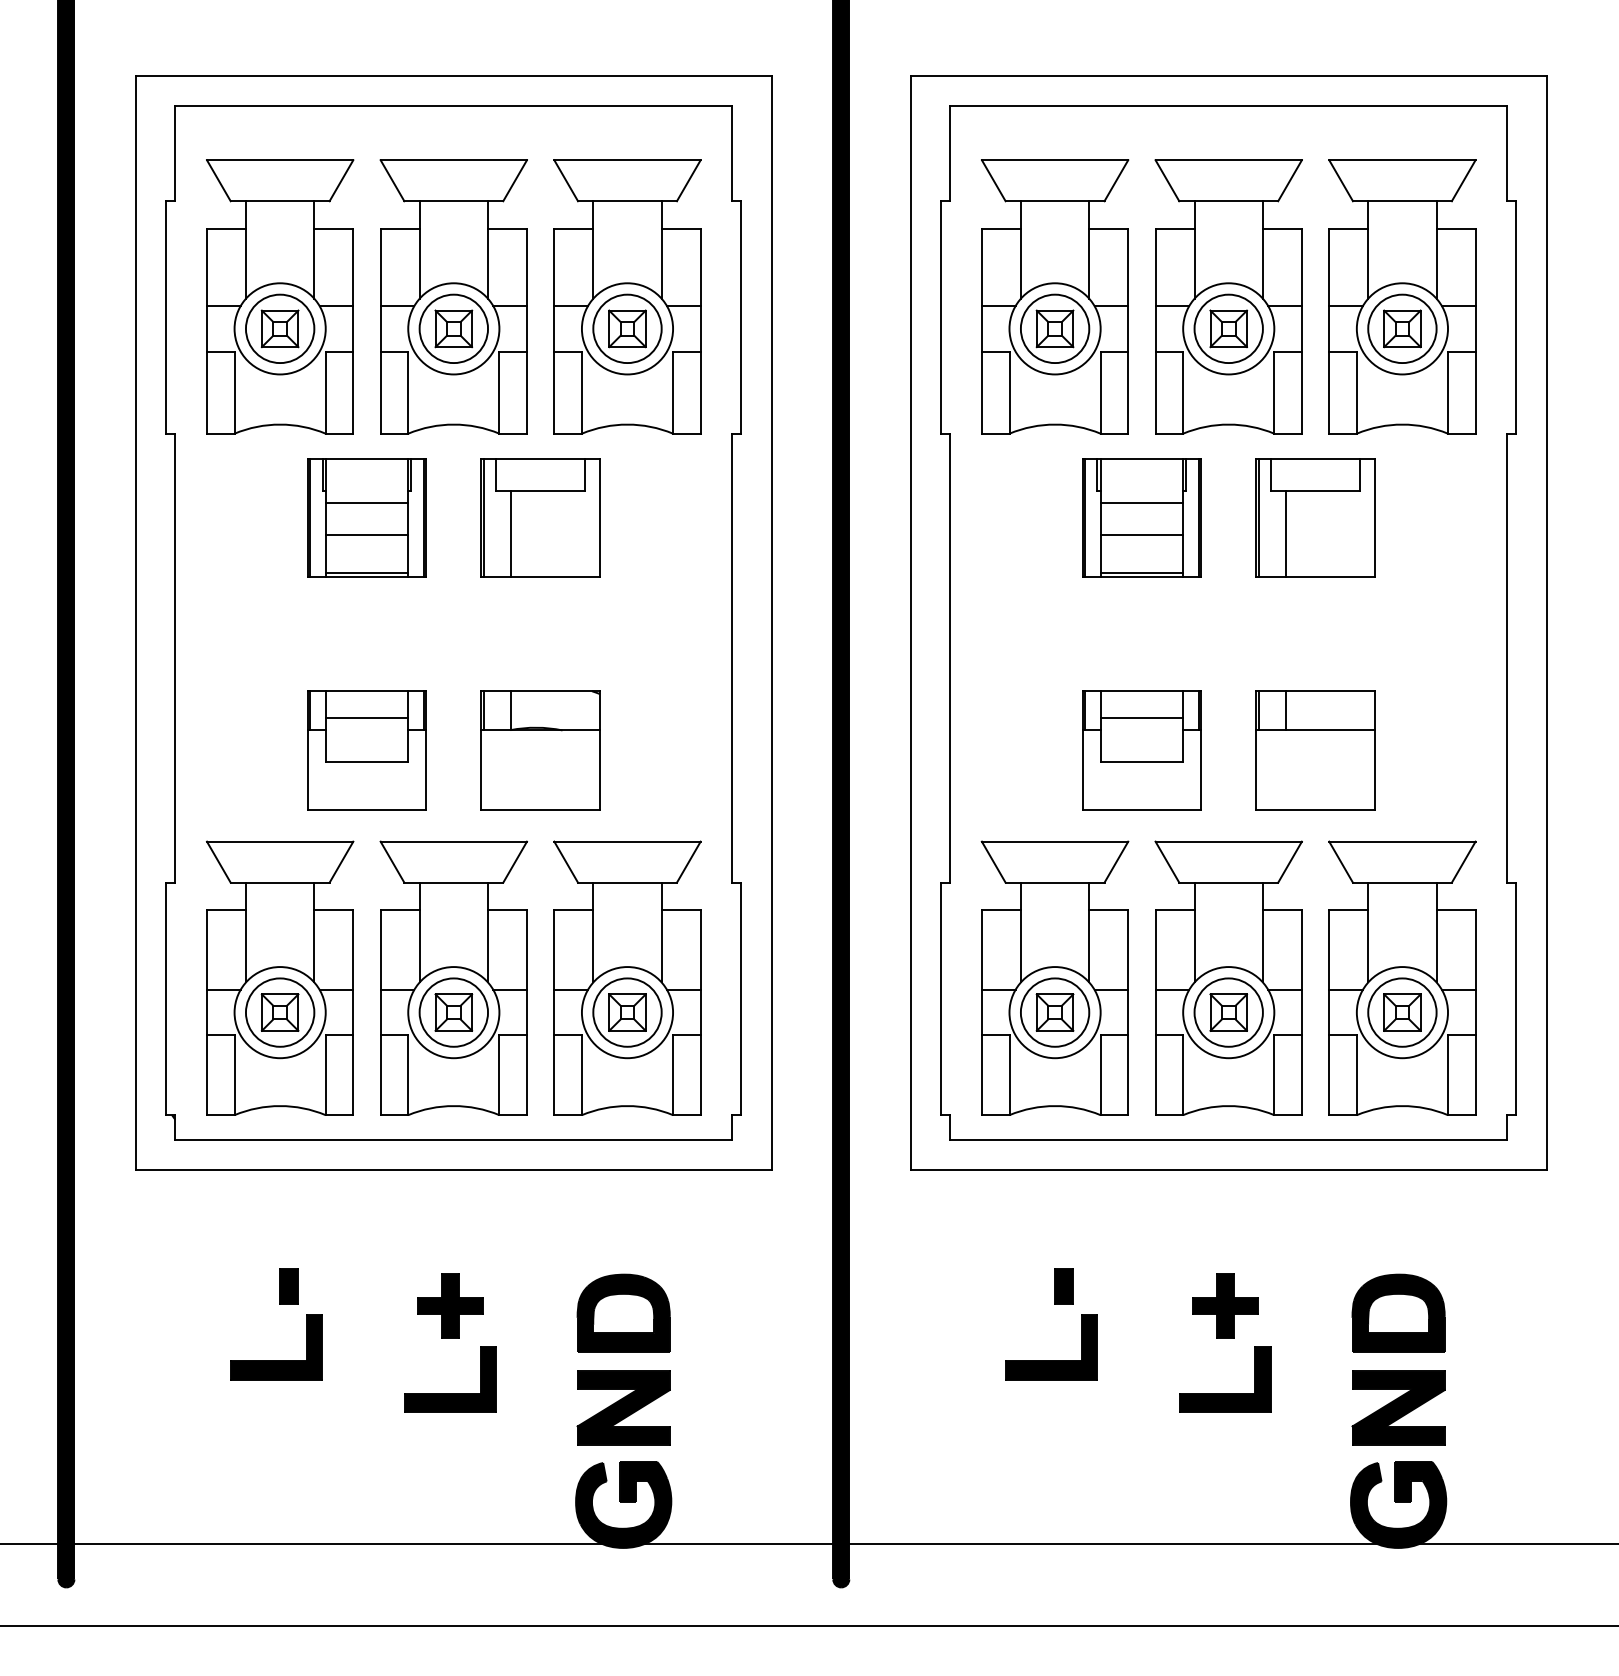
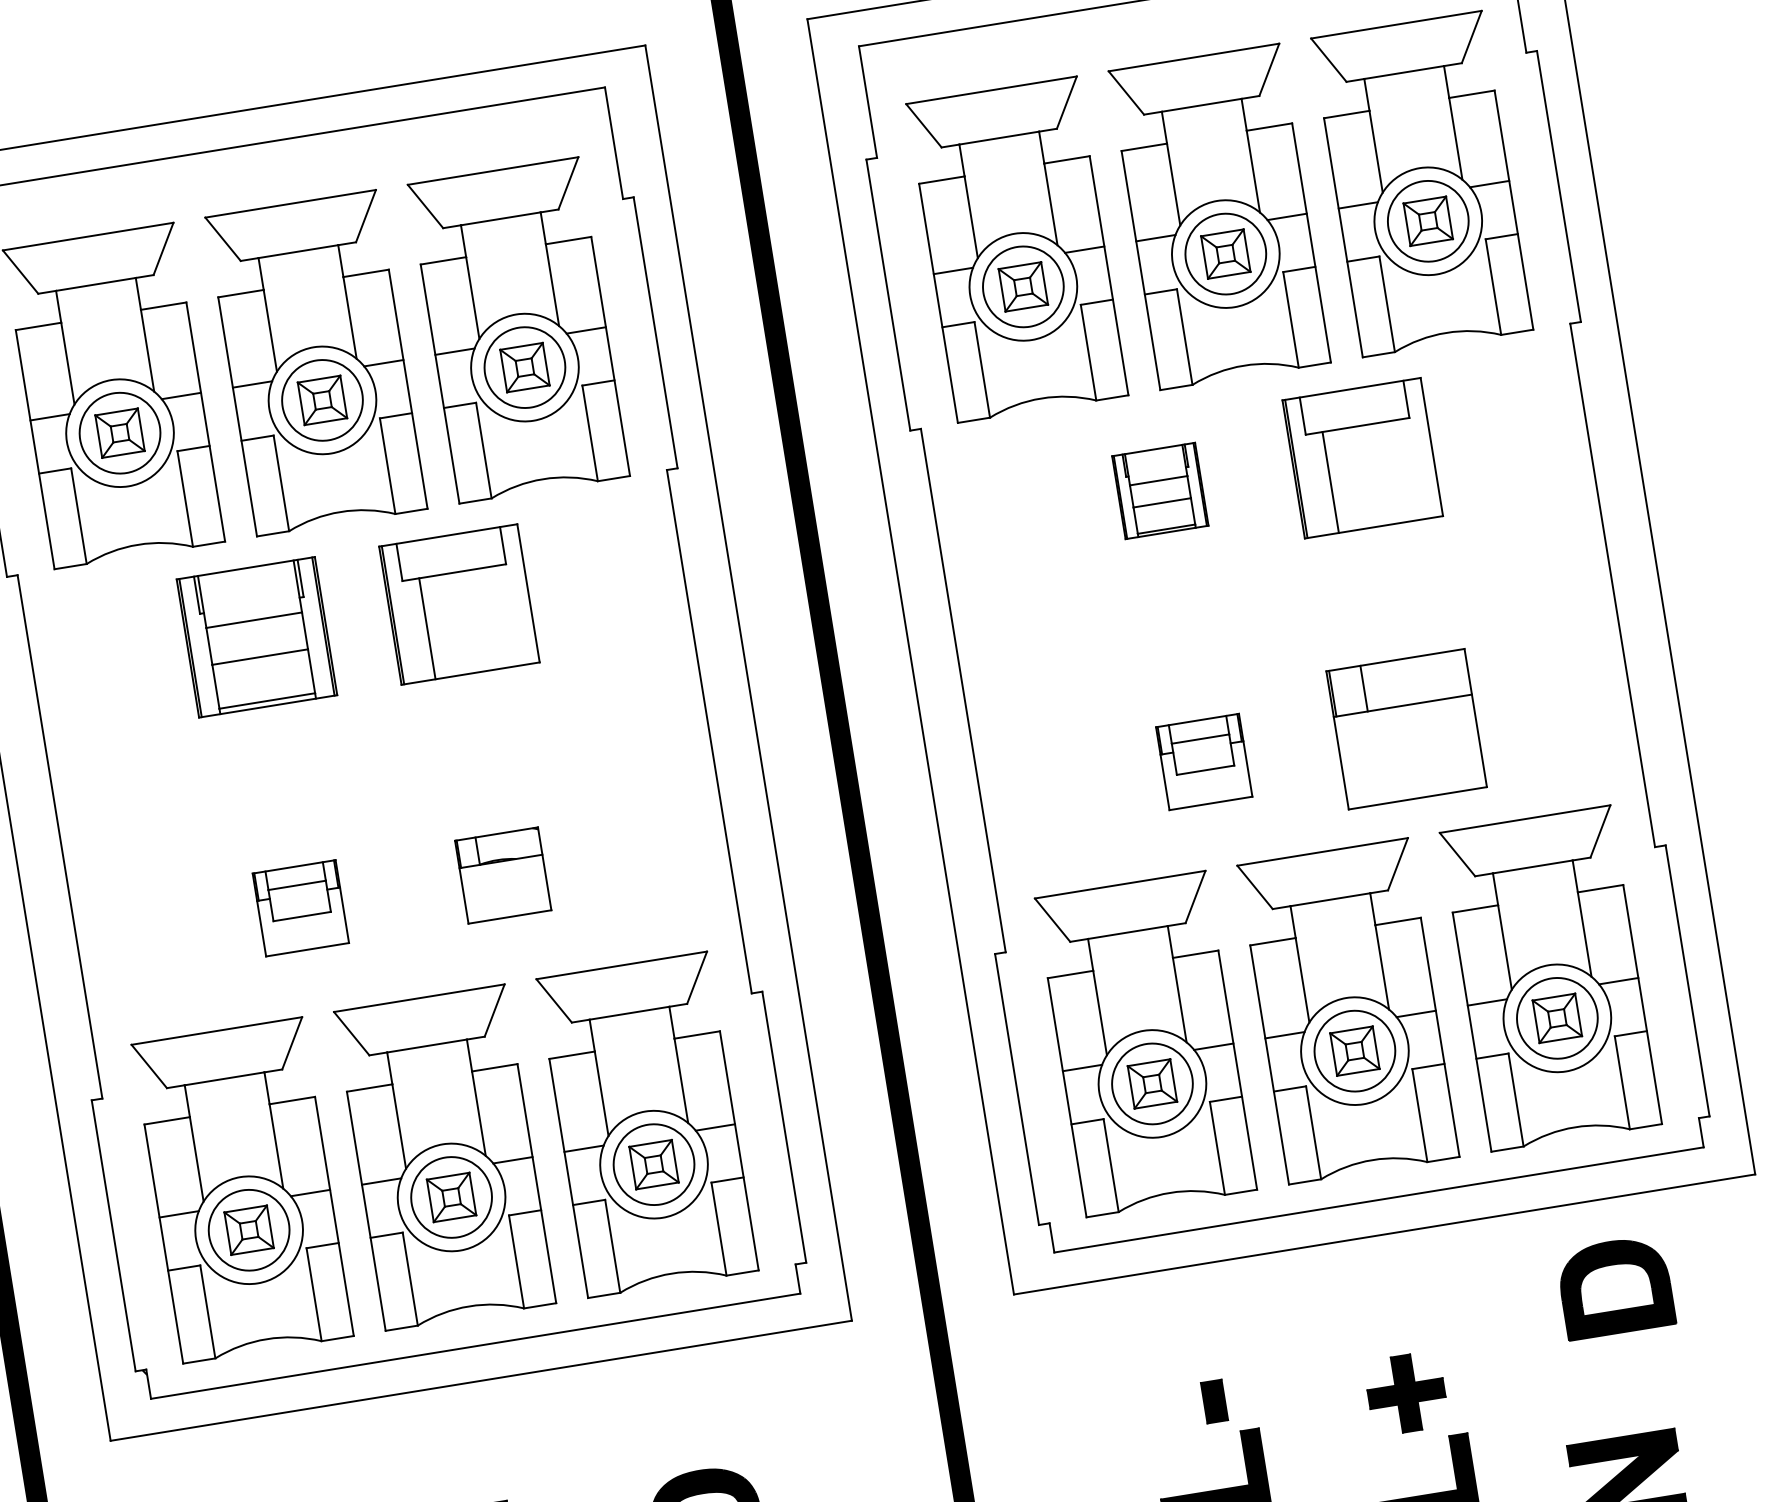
part: (1141, 517) -> (1159, 490), size x0.6
part: (366, 750) -> (300, 908), size x0.6
part: (540, 750) -> (503, 875), size x0.6
part: (1141, 750) -> (1203, 762), size x0.6
part: (1398, 1312) -> (1615, 1286), moved

